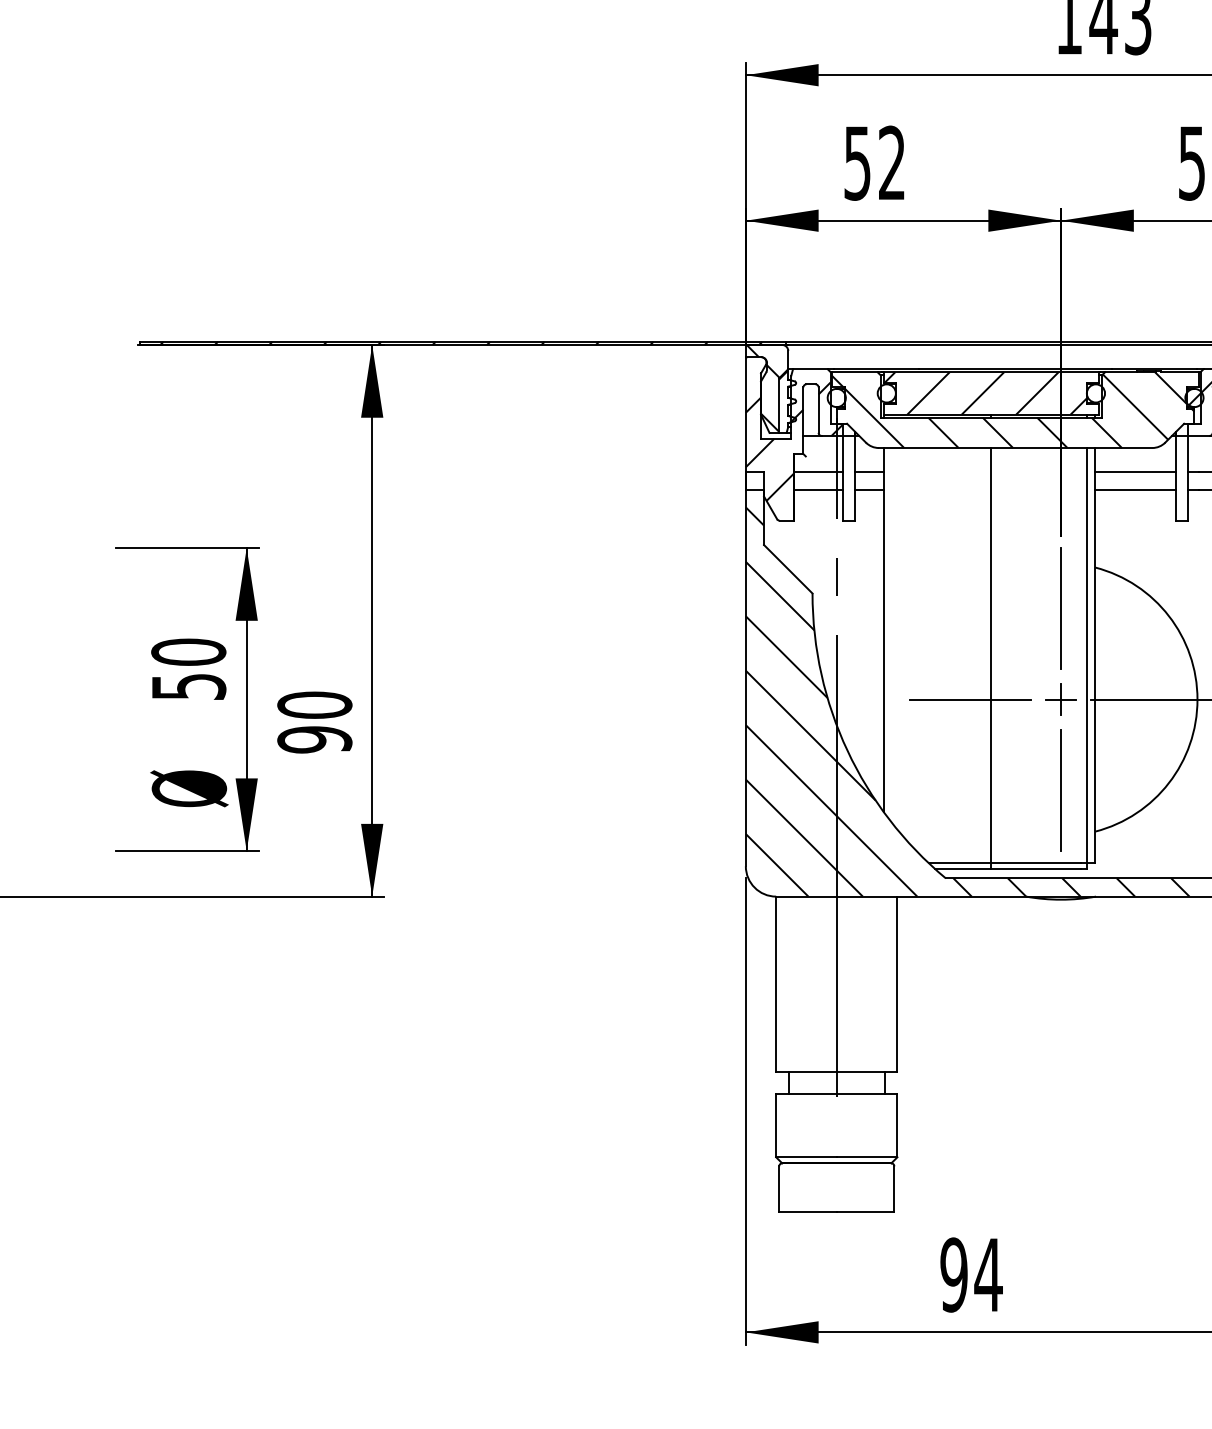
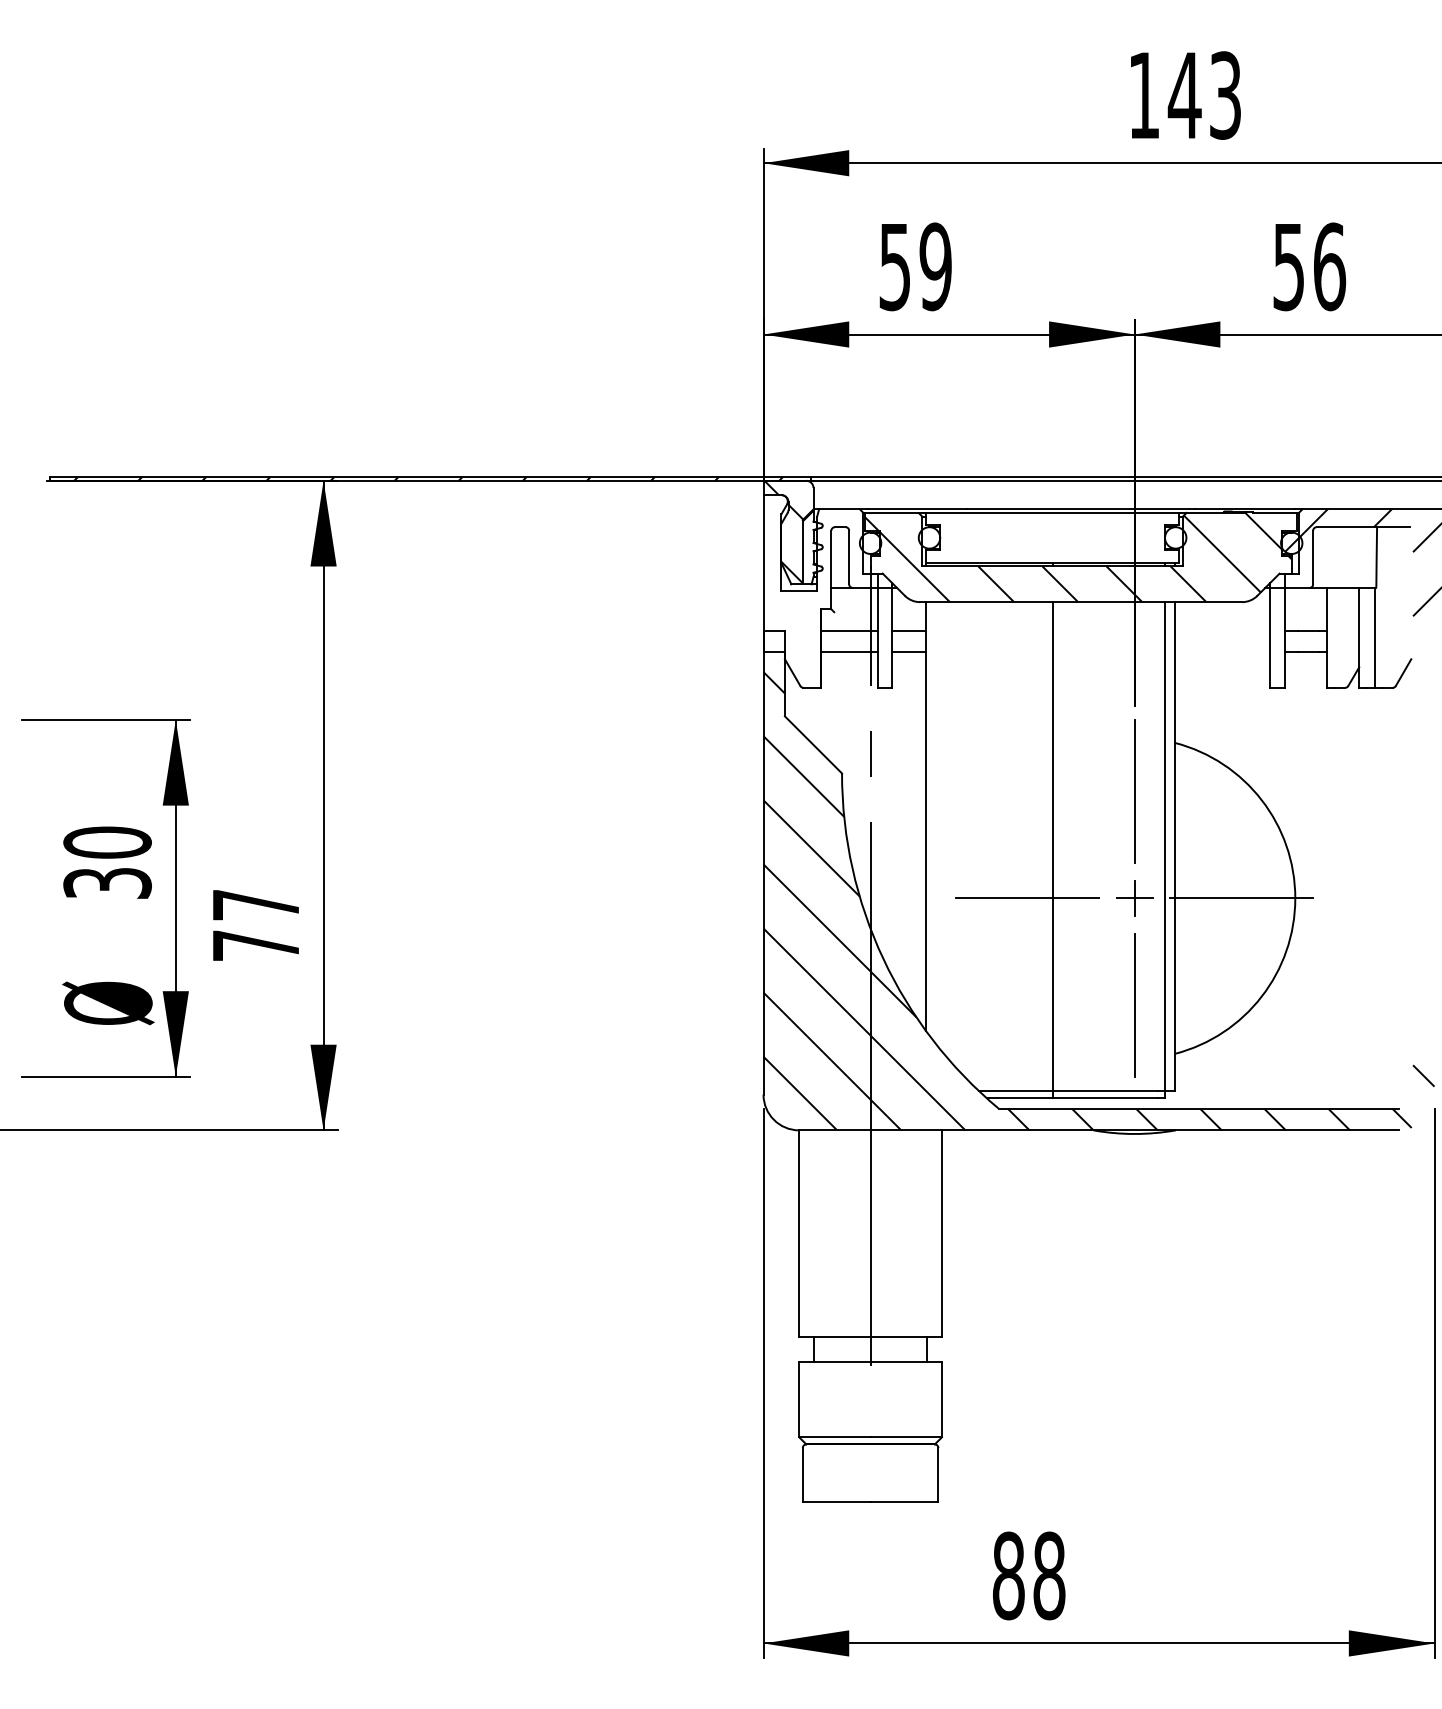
text: (891, 162) -> (935, 266), 52 -> 59
hatch: (985, 393) -> (1045, 537), removed
hatch: (794, 428) -> (820, 579), removed
line: (1135, 472) -> (1222, 630), removed
line: (1135, 490) -> (1222, 652), removed
text: (188, 686) -> (107, 883), 50 -> 30
text: (314, 722) -> (255, 925), 90 -> 77
text: (971, 1274) -> (1029, 1575), 94 -> 88

